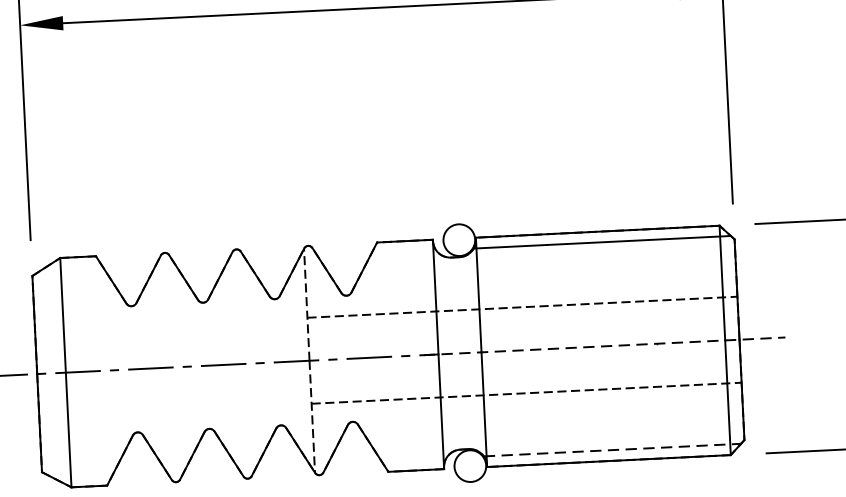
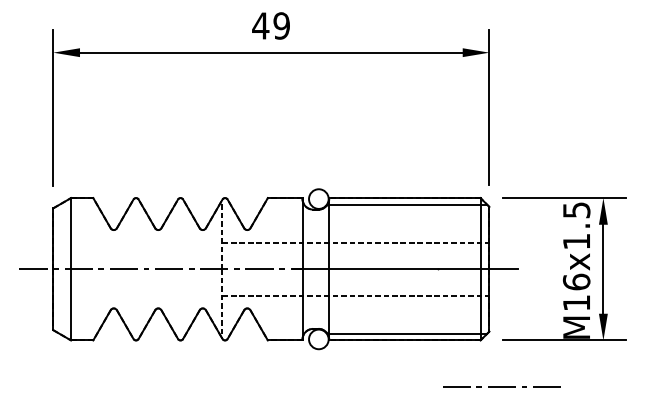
line: (605, 346) -> (406, 269), dashed -> solid
line: (612, 449) -> (407, 333), dashed -> solid

